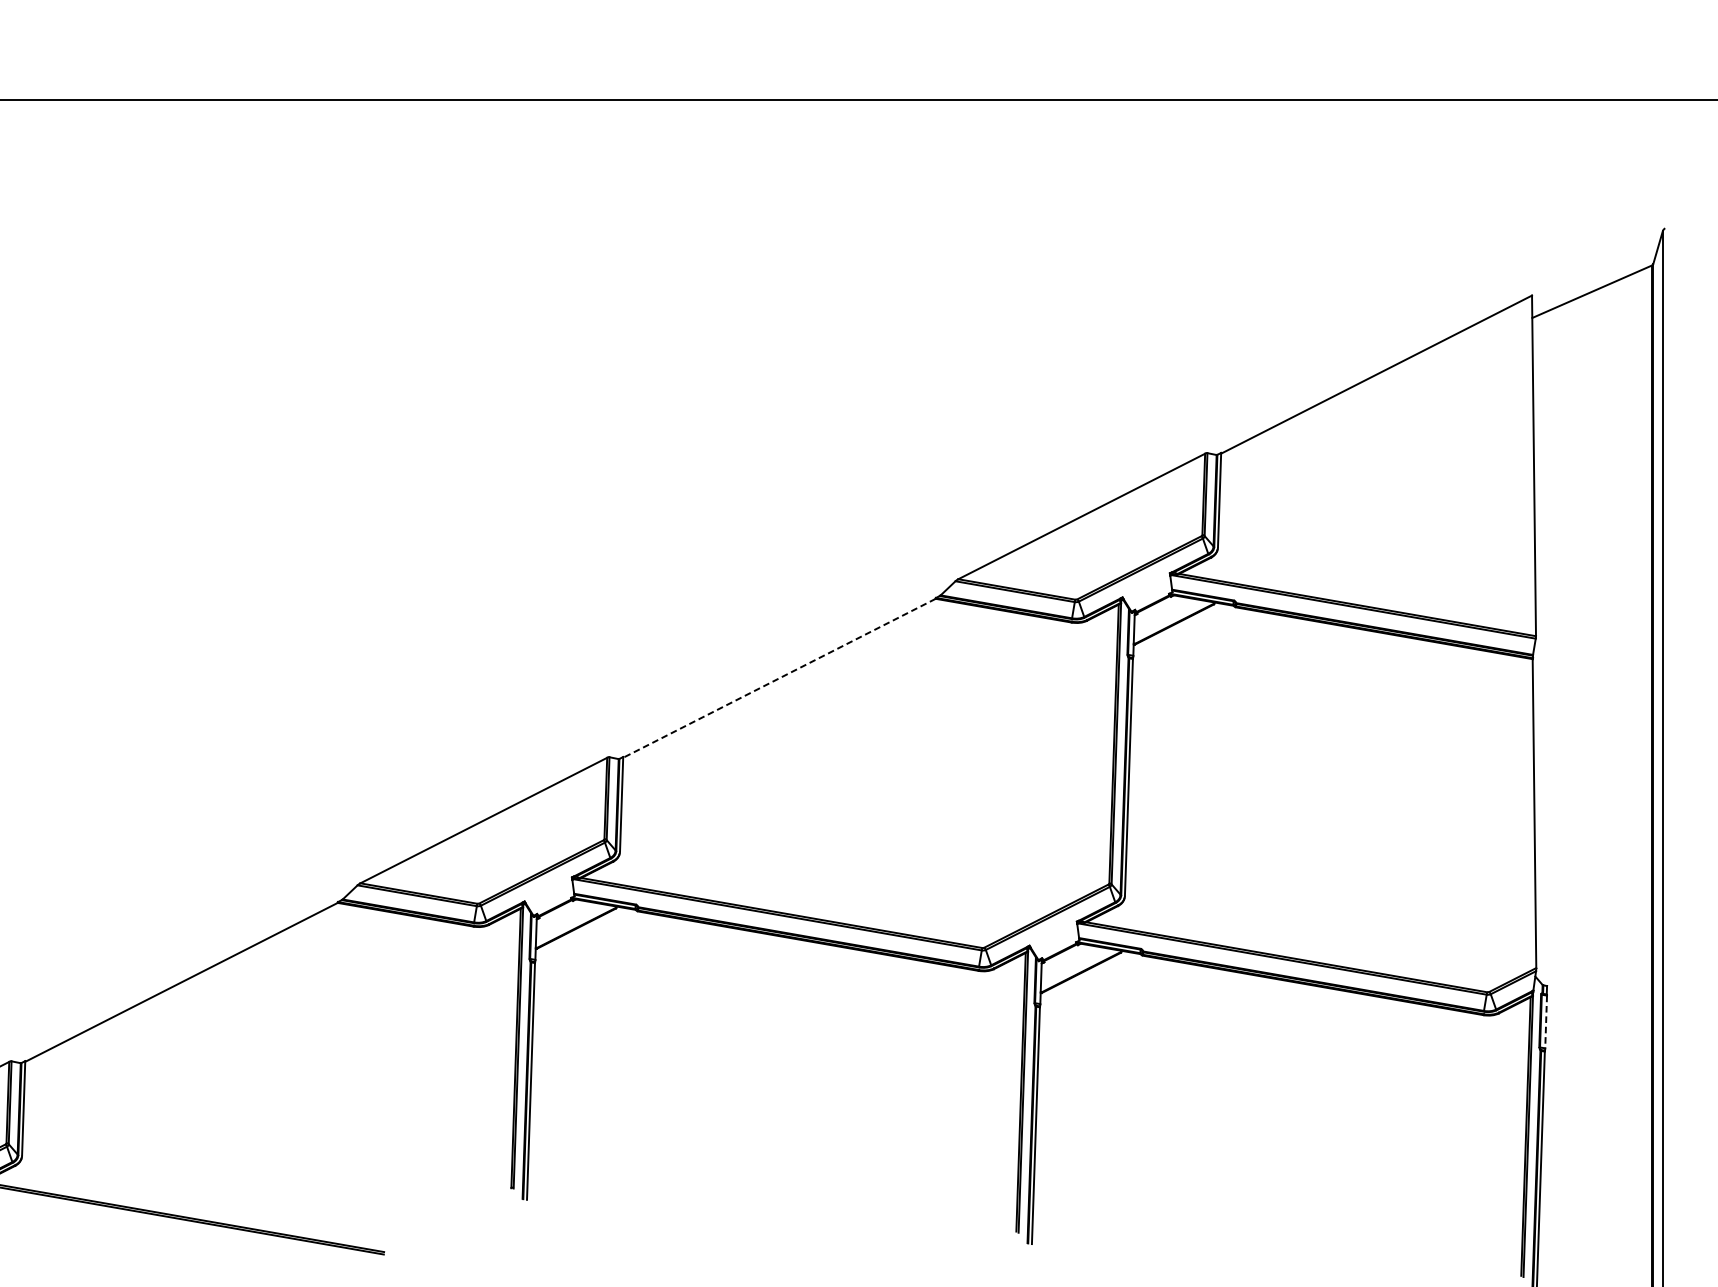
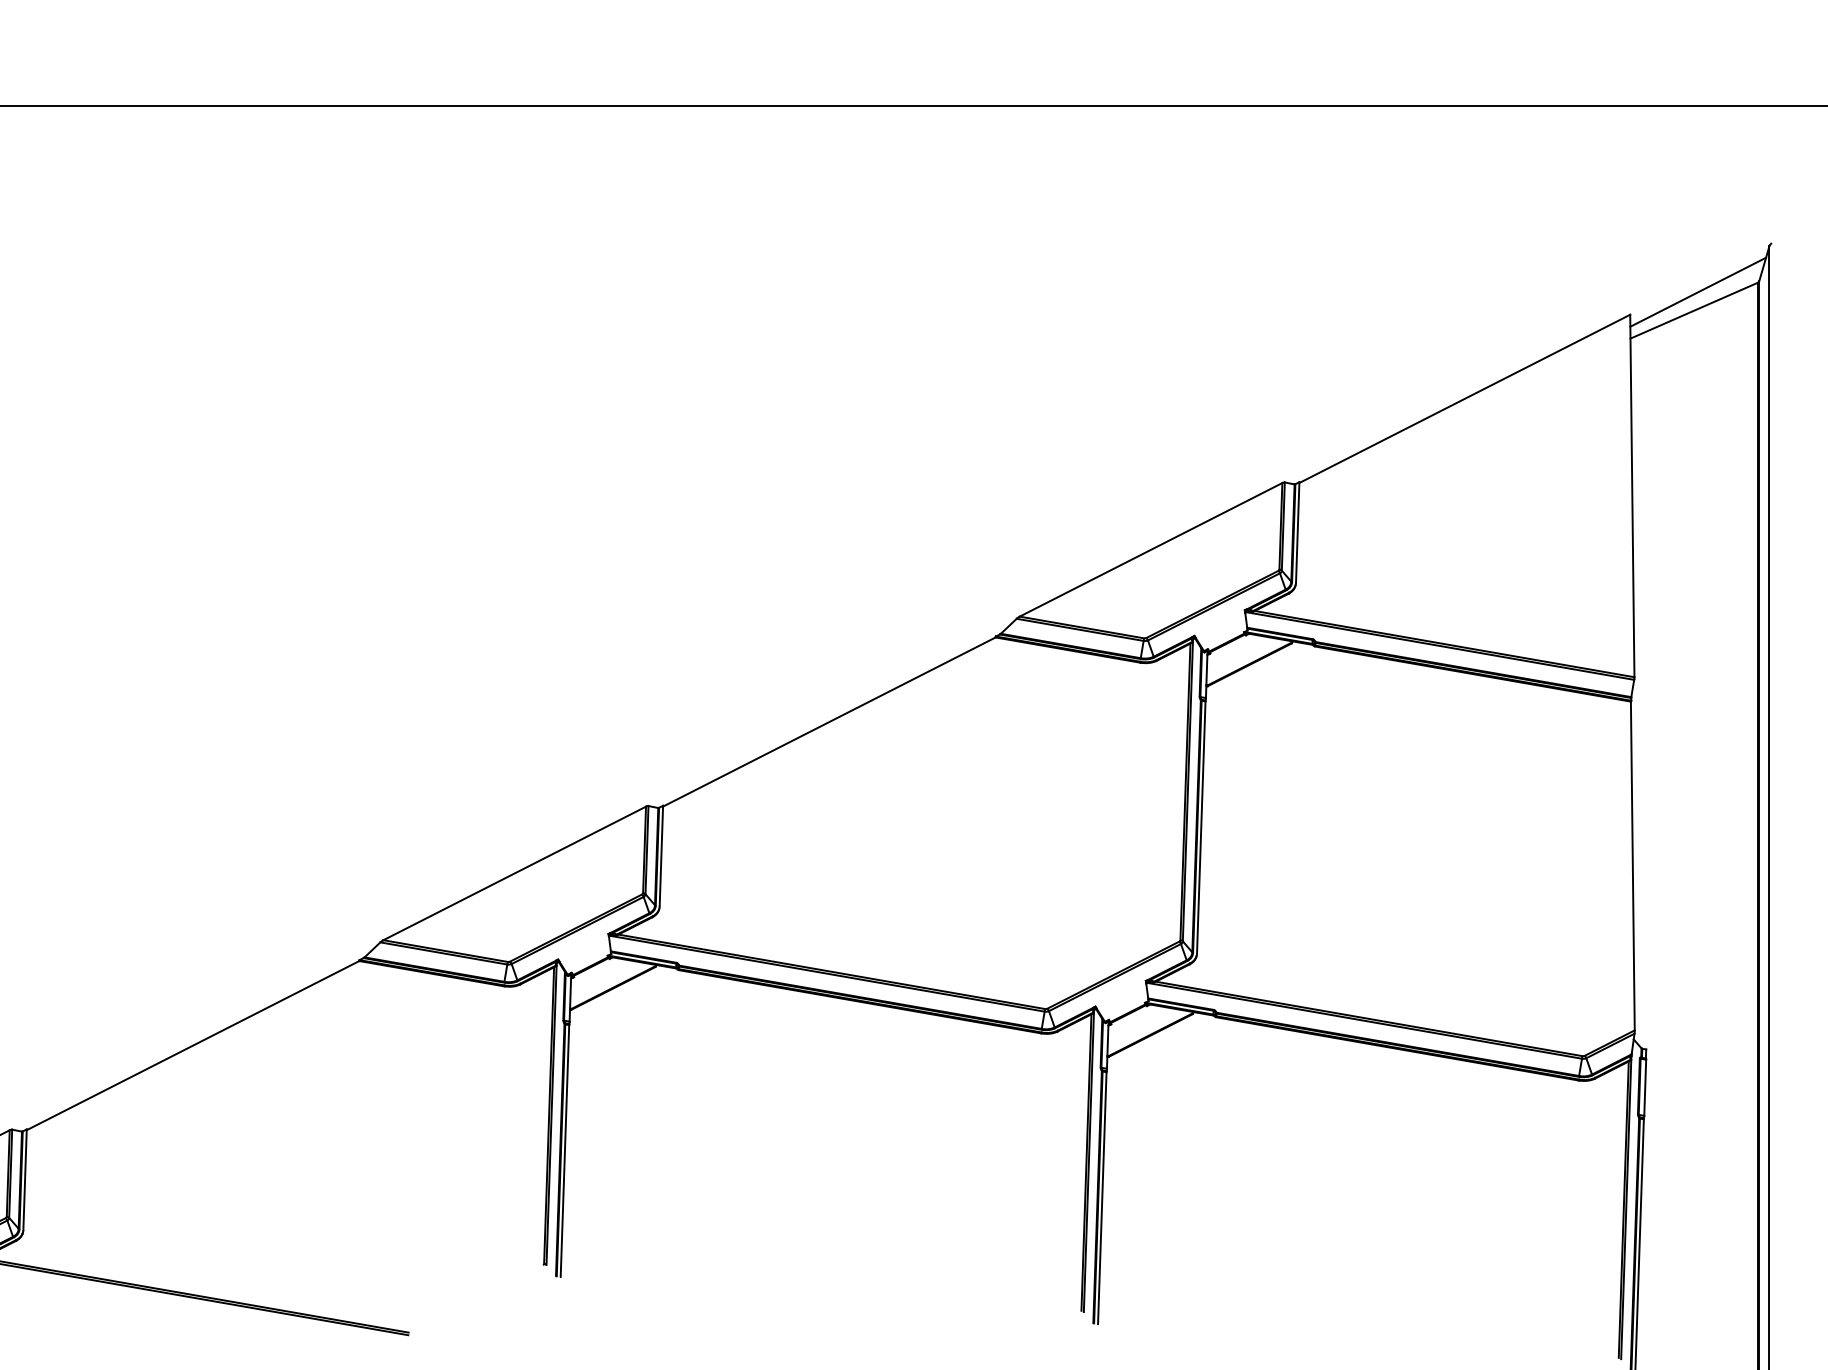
line: (1596, 273) -> (1698, 291), added
line: (779, 678) -> (829, 722), dashed -> solid
line: (1546, 1022) -> (1645, 1088), dashed -> solid

